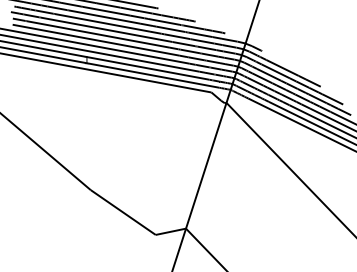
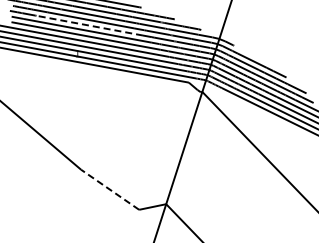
line: (100, 28) -> (89, 25), solid -> dashed
line: (122, 212) -> (109, 189), solid -> dashed

